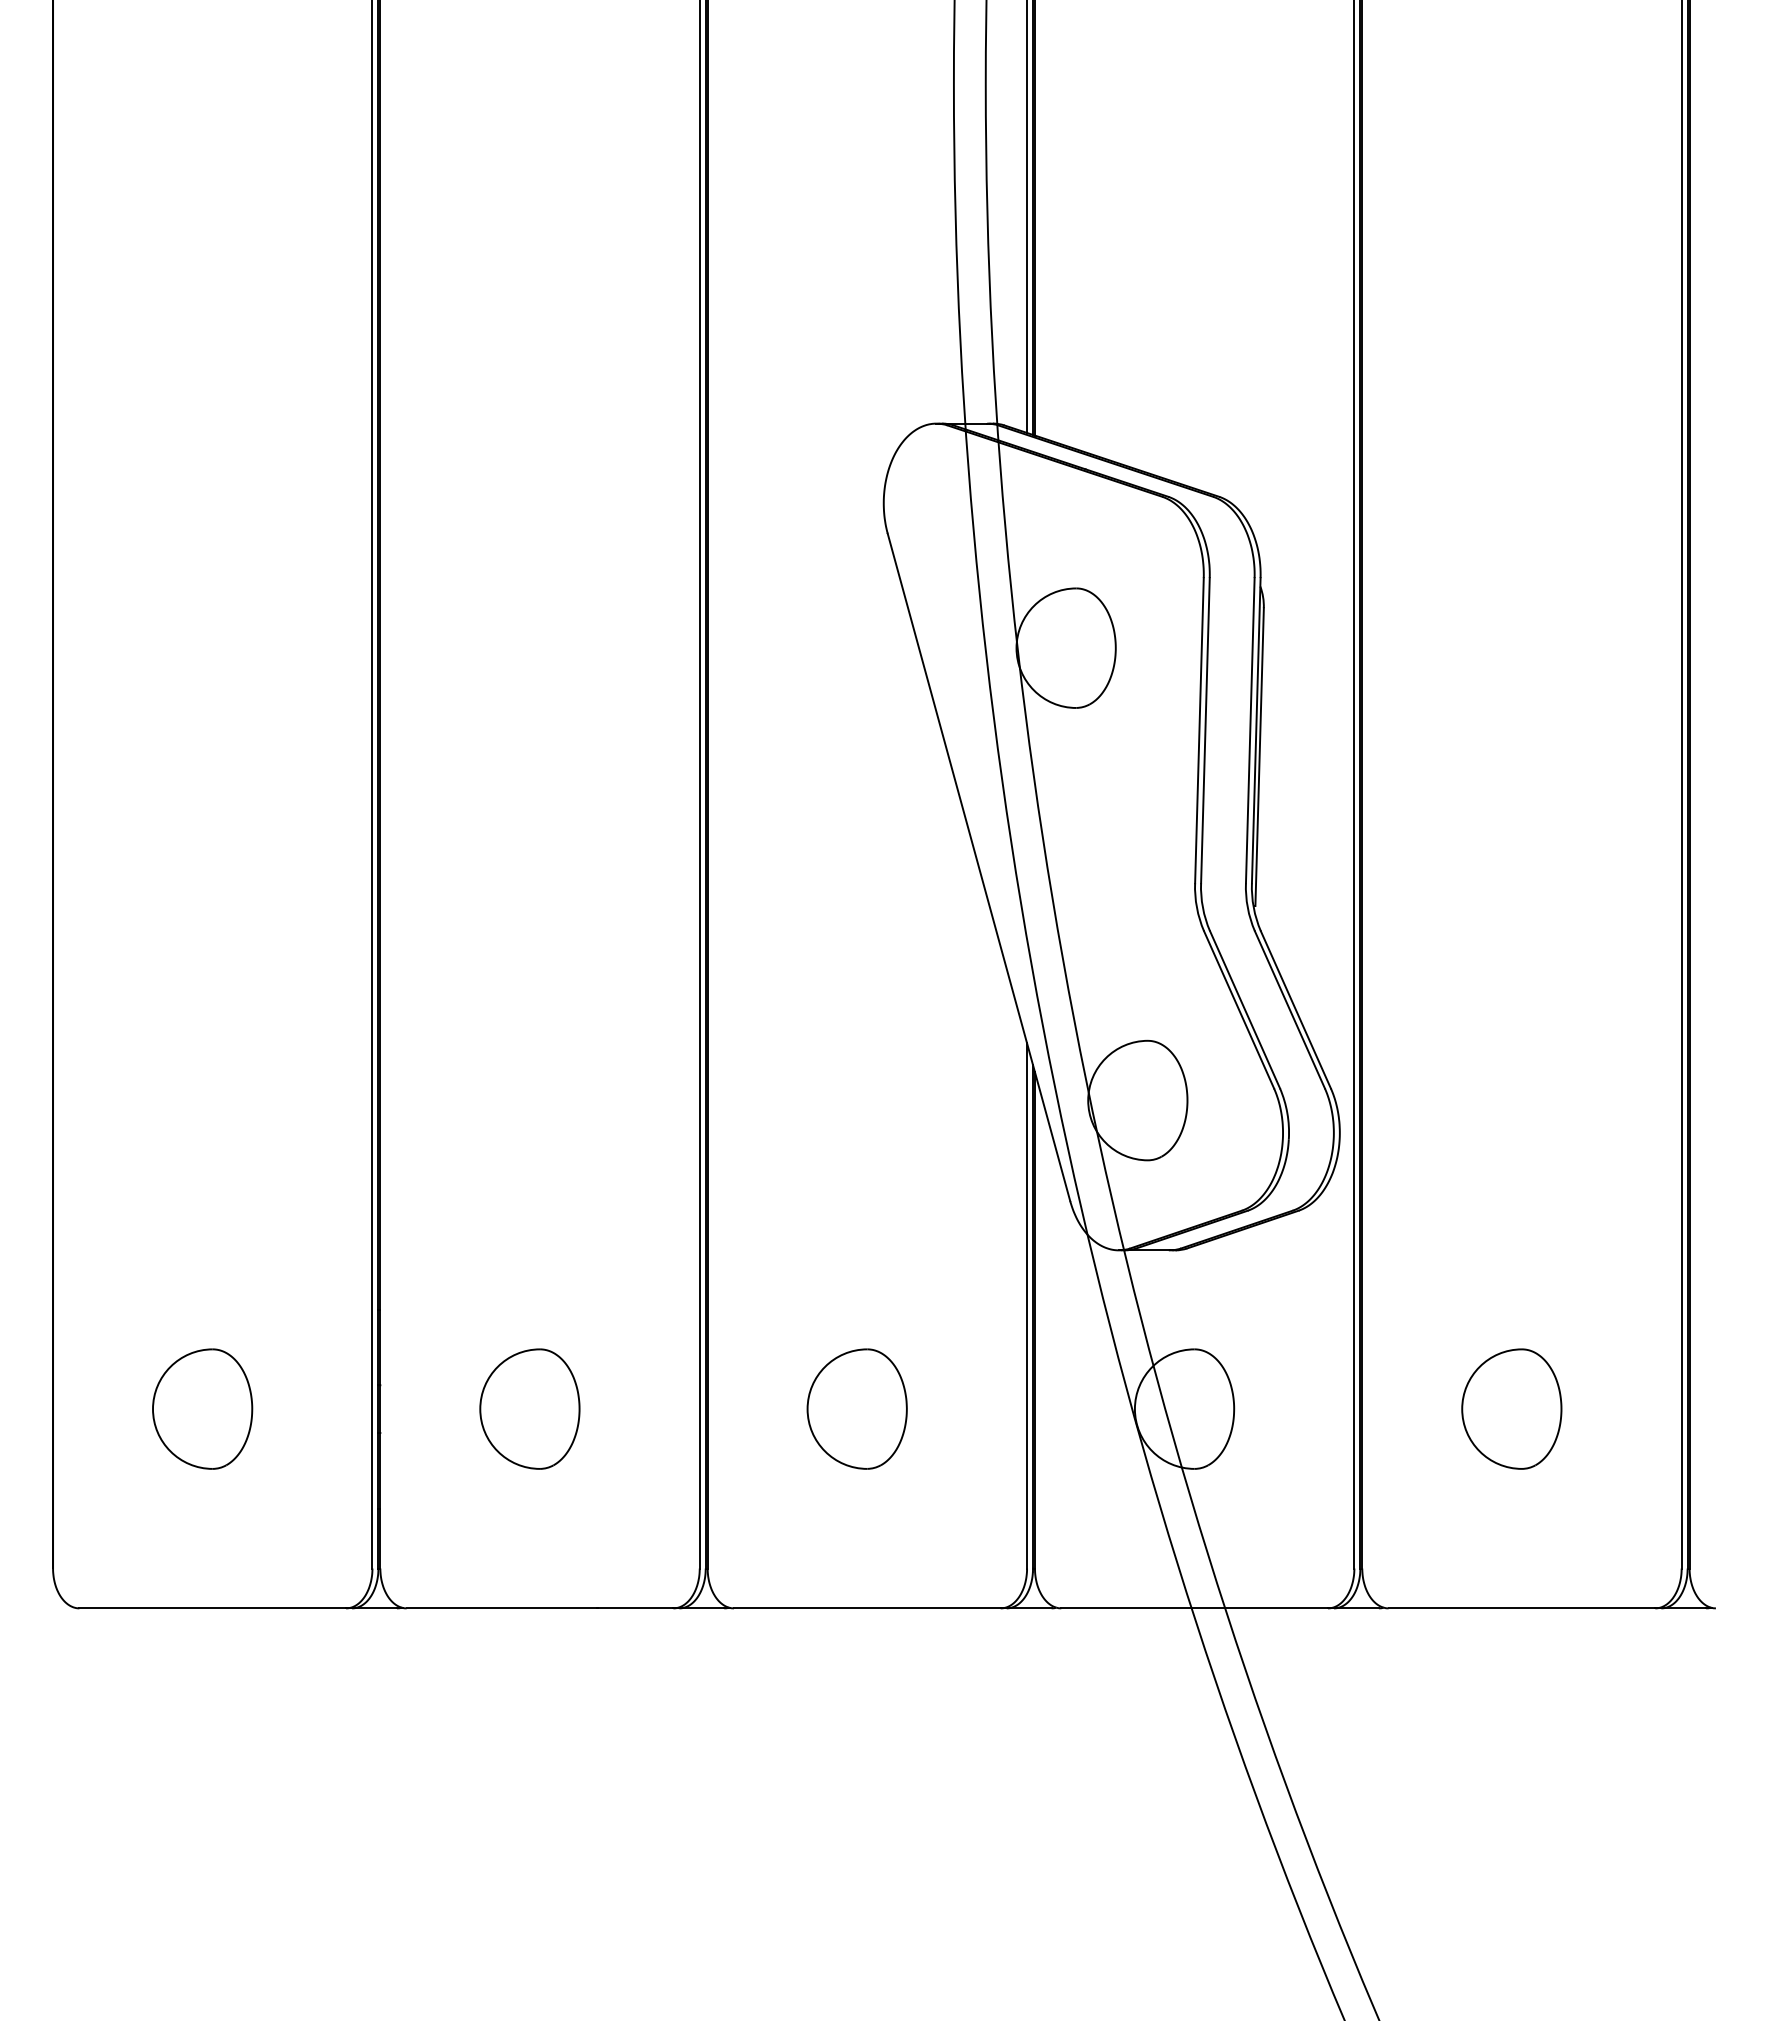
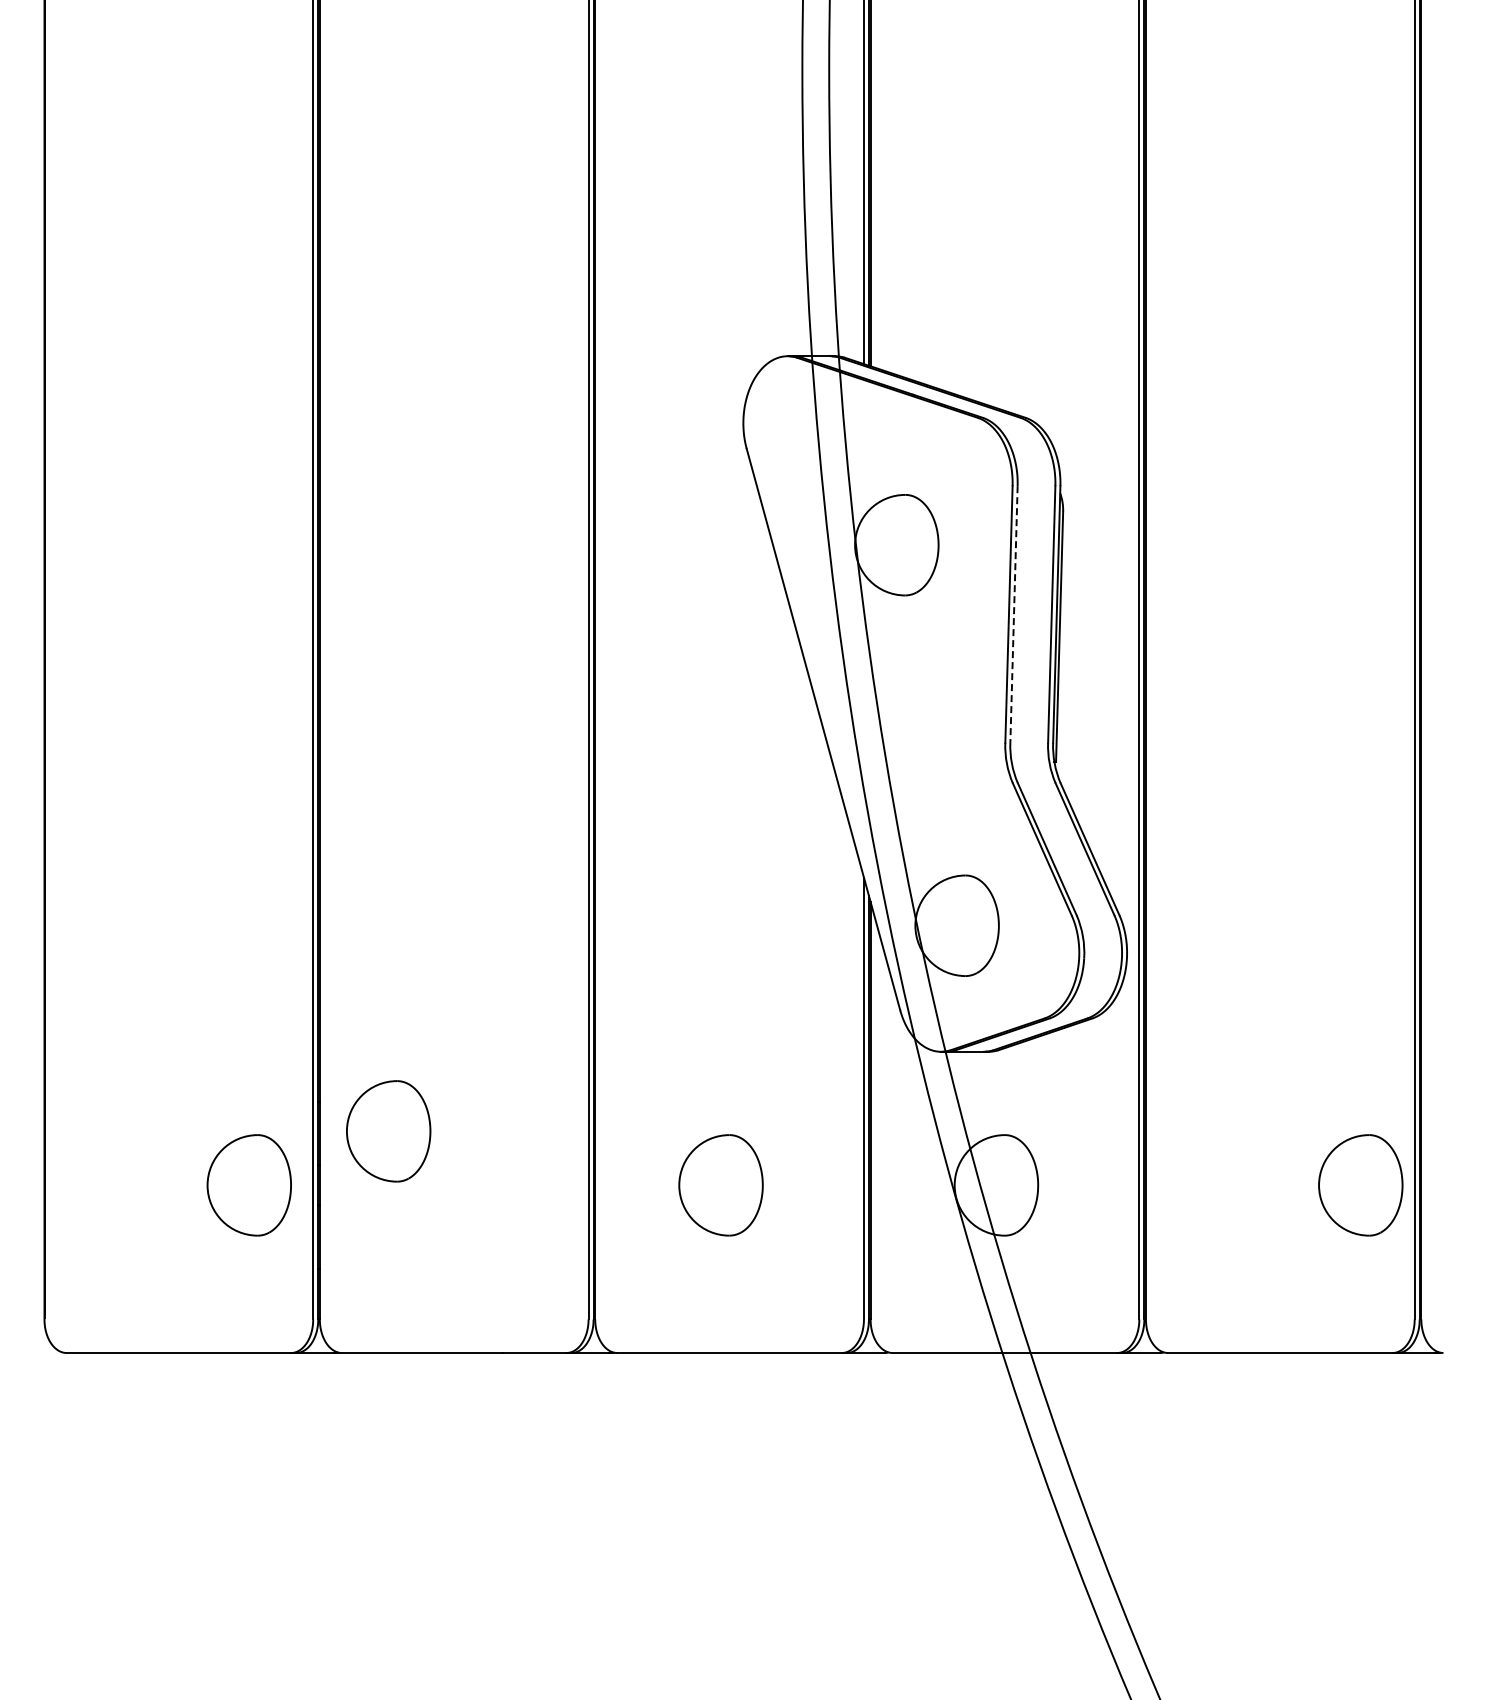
line: (1204, 731) -> (1013, 615), solid -> dashed
part: (201, 1409) -> (248, 1185), moved
part: (529, 1409) -> (388, 1131), moved
part: (1511, 1409) -> (1360, 1185), moved

